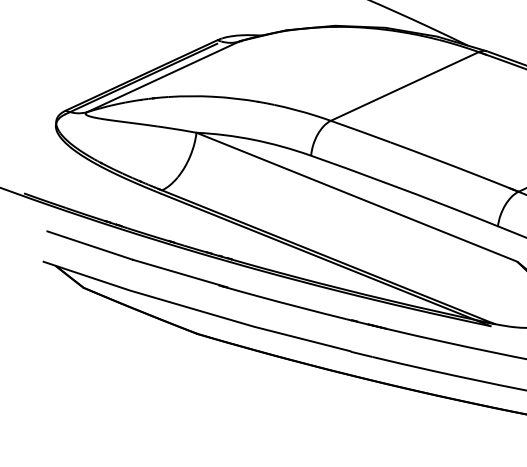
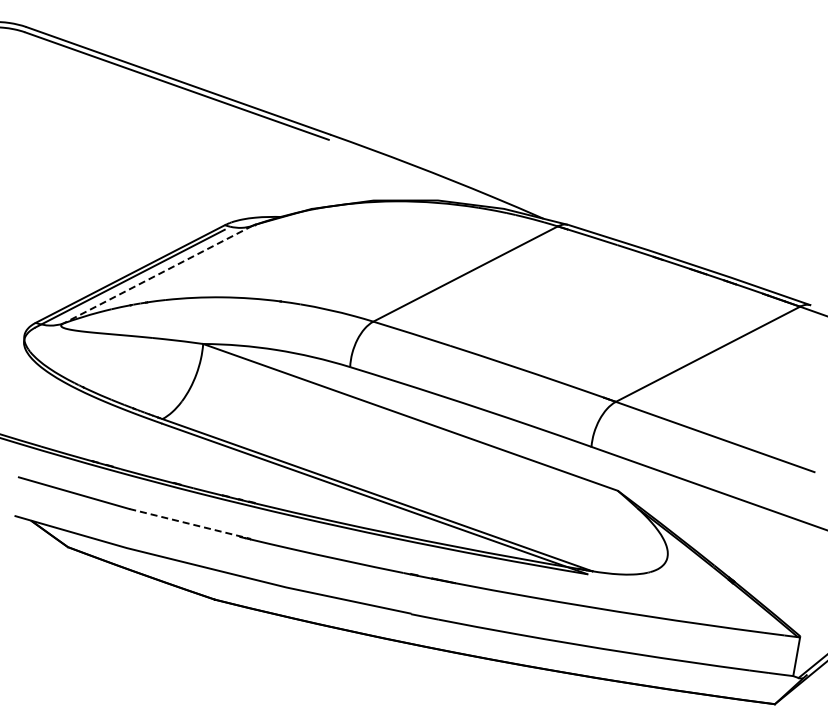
line: (162, 76) -> (157, 274), solid -> dashed
line: (180, 273) -> (190, 523), solid -> dashed

